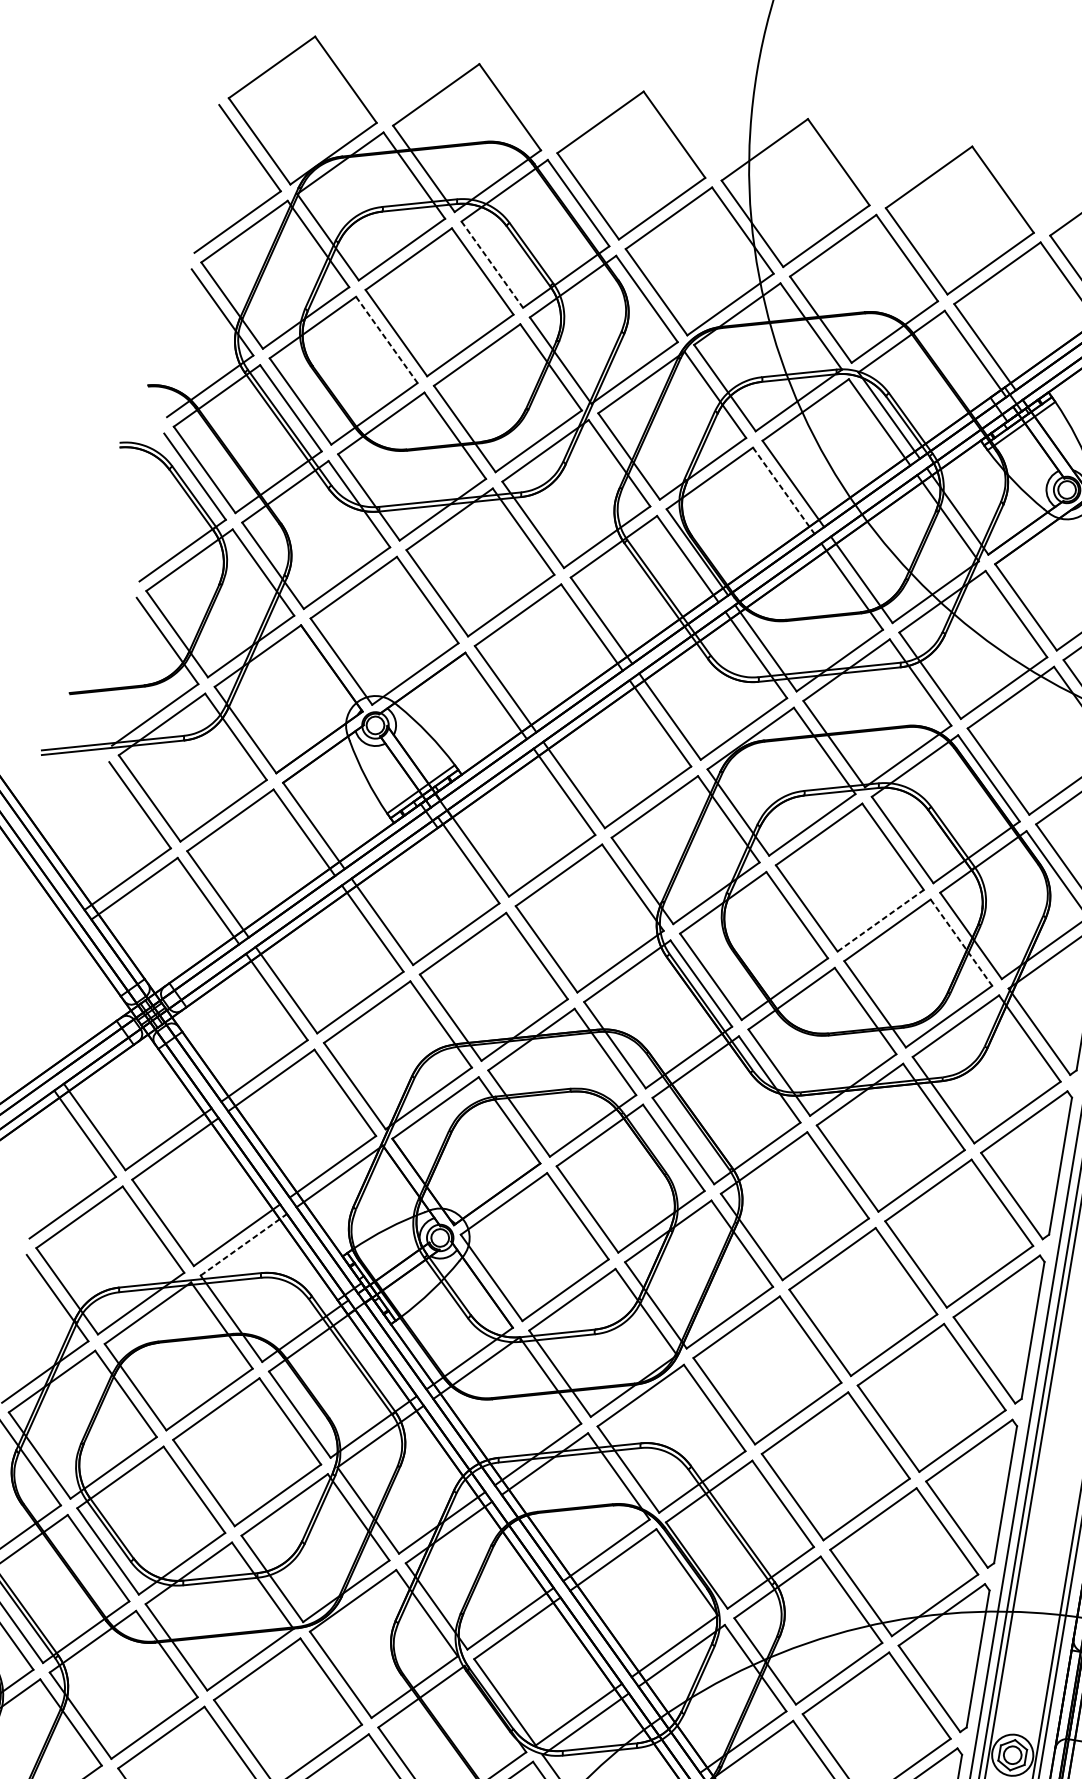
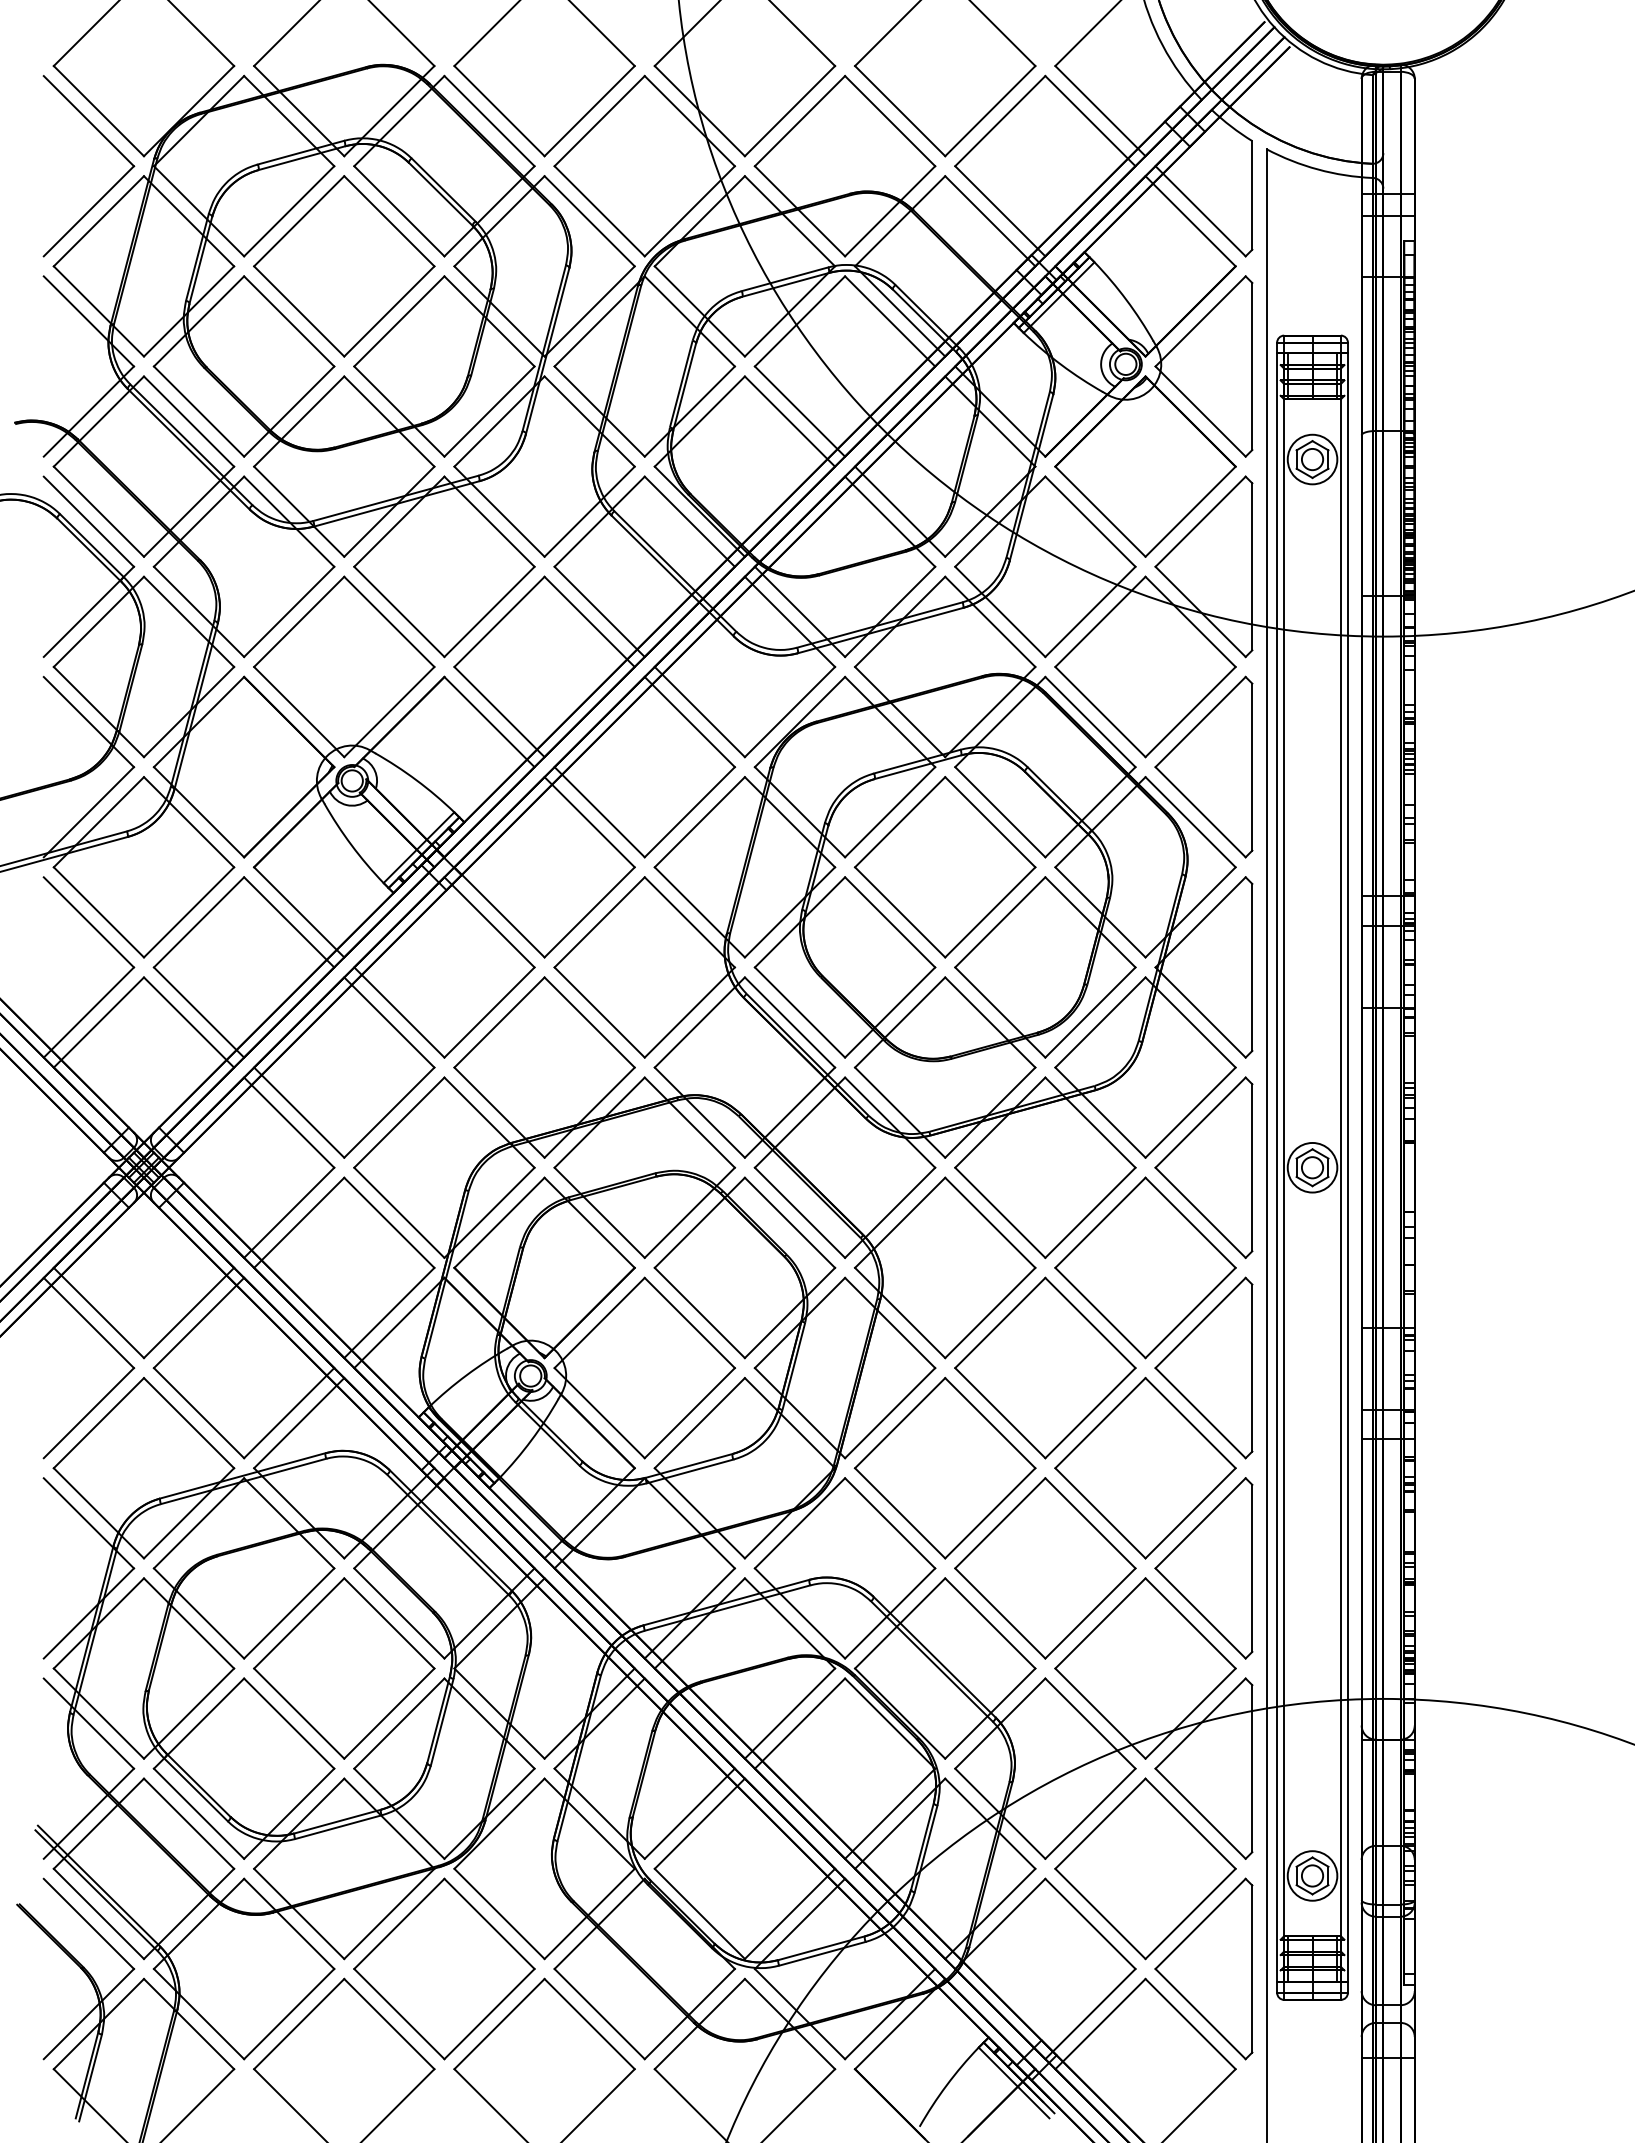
line: (492, 264) -> (399, 211), dashed -> solid
line: (387, 340) -> (289, 321), dashed -> solid
line: (783, 490) -> (789, 421), dashed -> solid
line: (880, 920) -> (990, 912), dashed -> solid
line: (961, 942) -> (1090, 922), dashed -> solid
line: (244, 1245) -> (299, 1423), dashed -> solid

